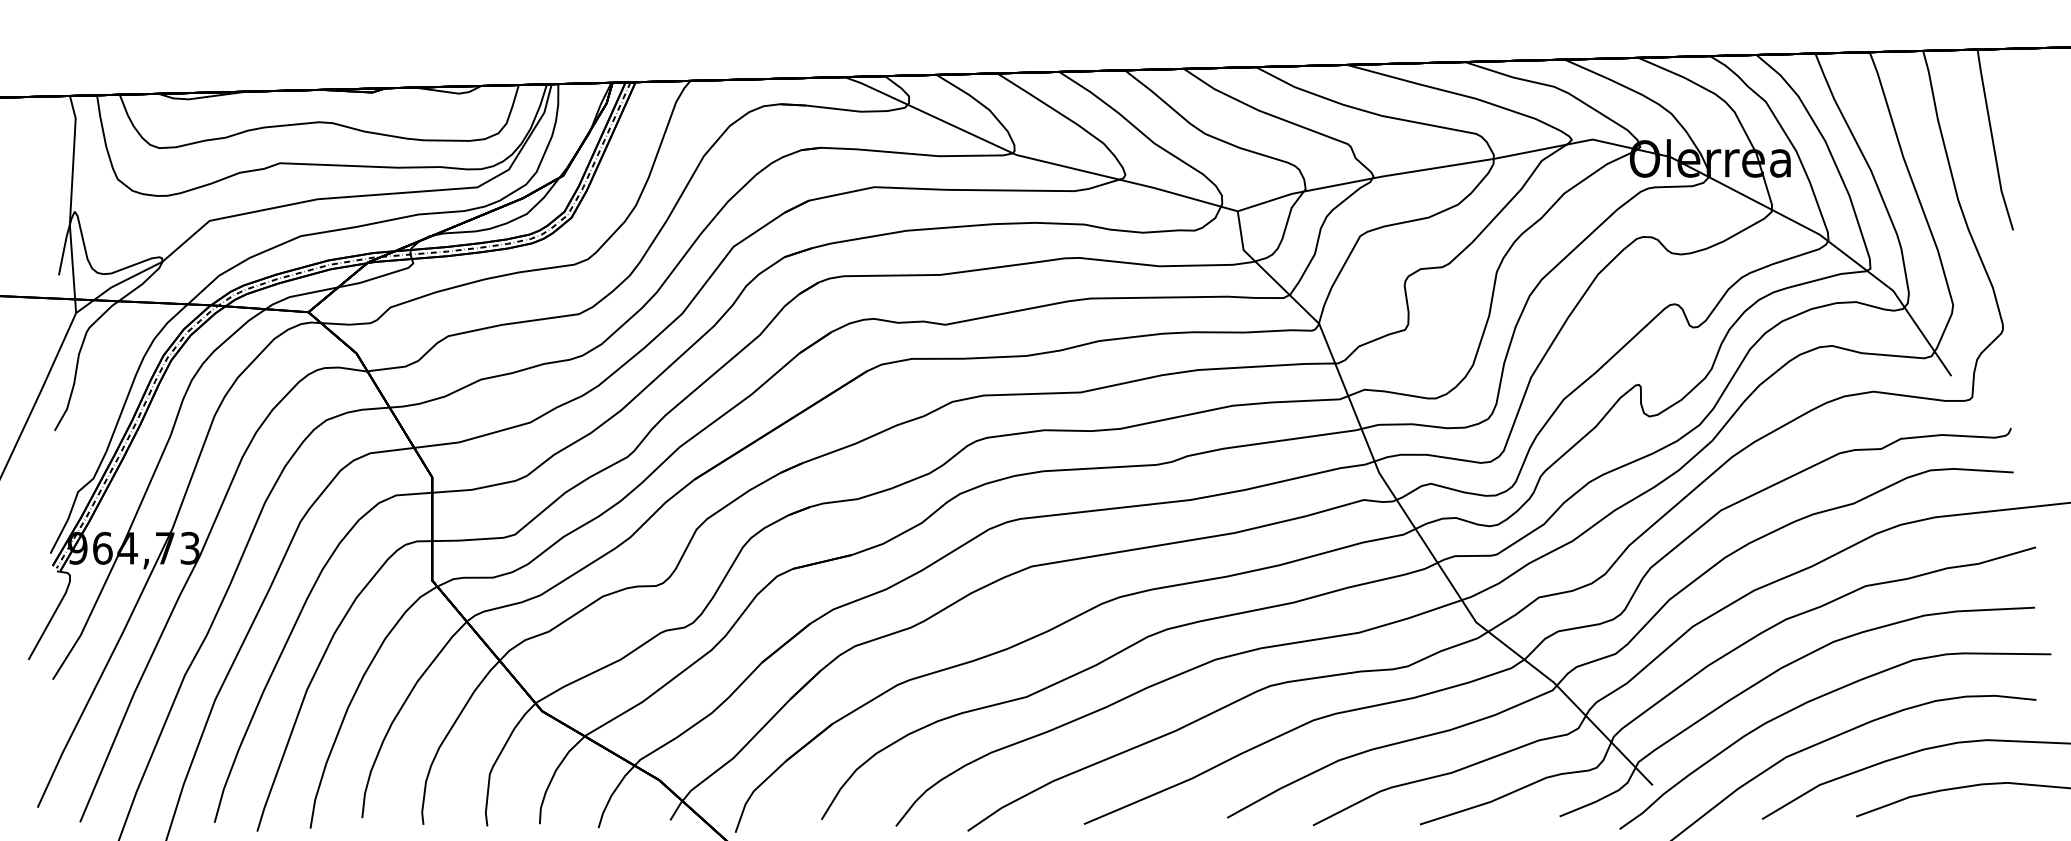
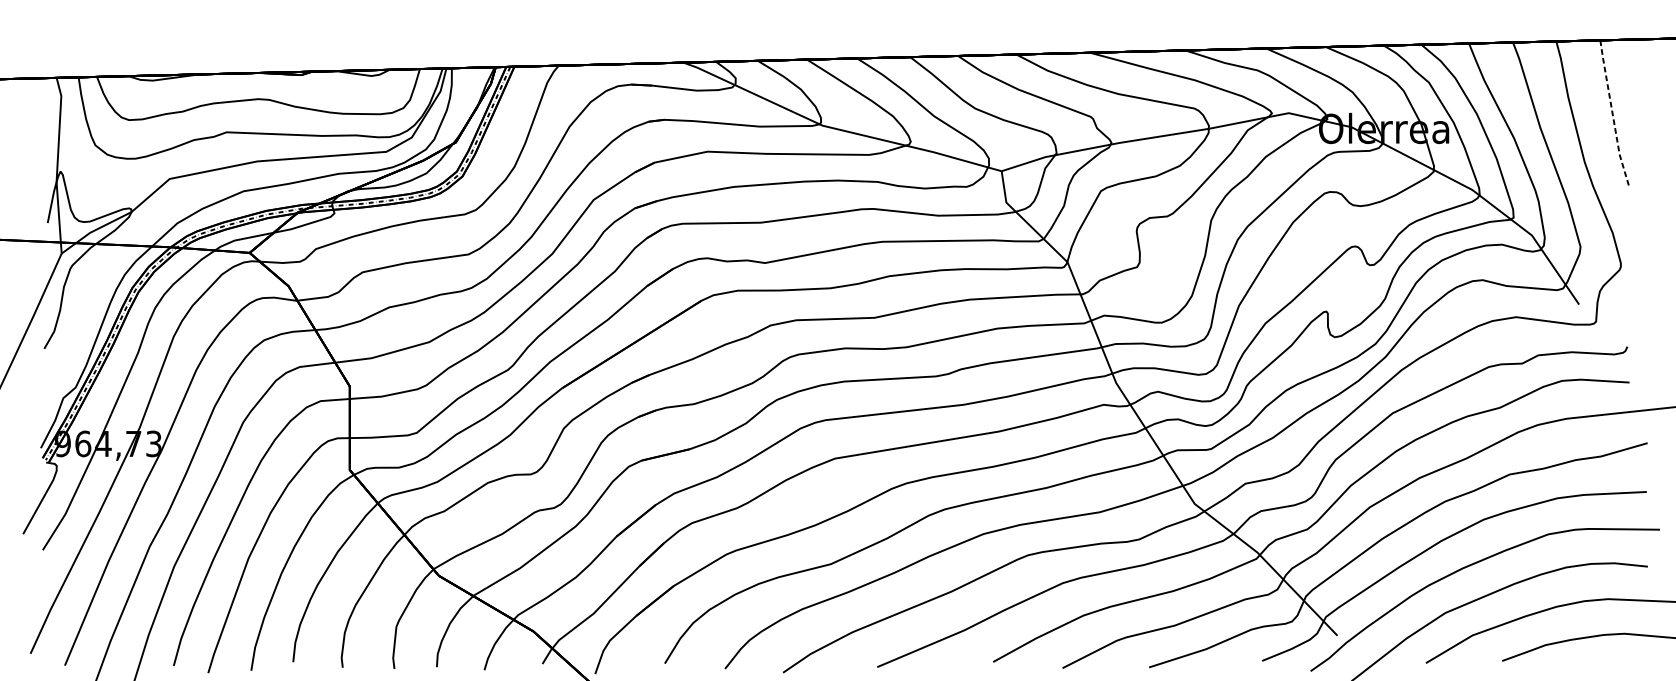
line: (1992, 140) -> (1612, 113), solid -> dashed

